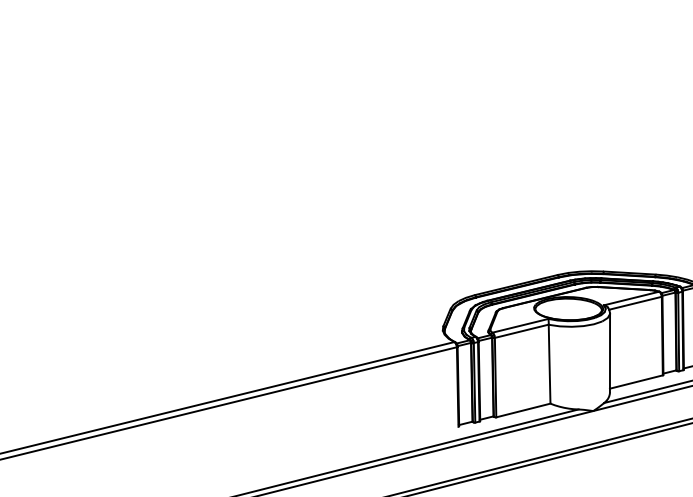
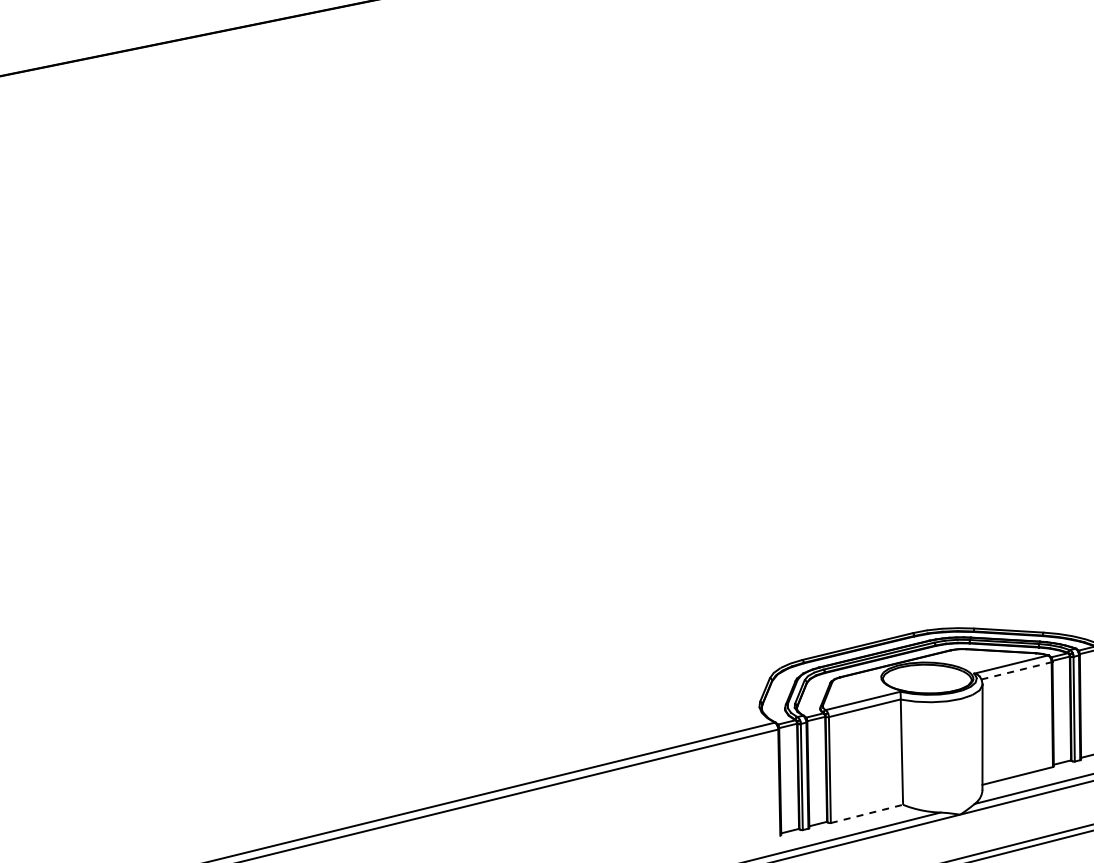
line: (636, 302) -> (1017, 670), solid -> dashed
line: (523, 410) -> (867, 813), solid -> dashed

